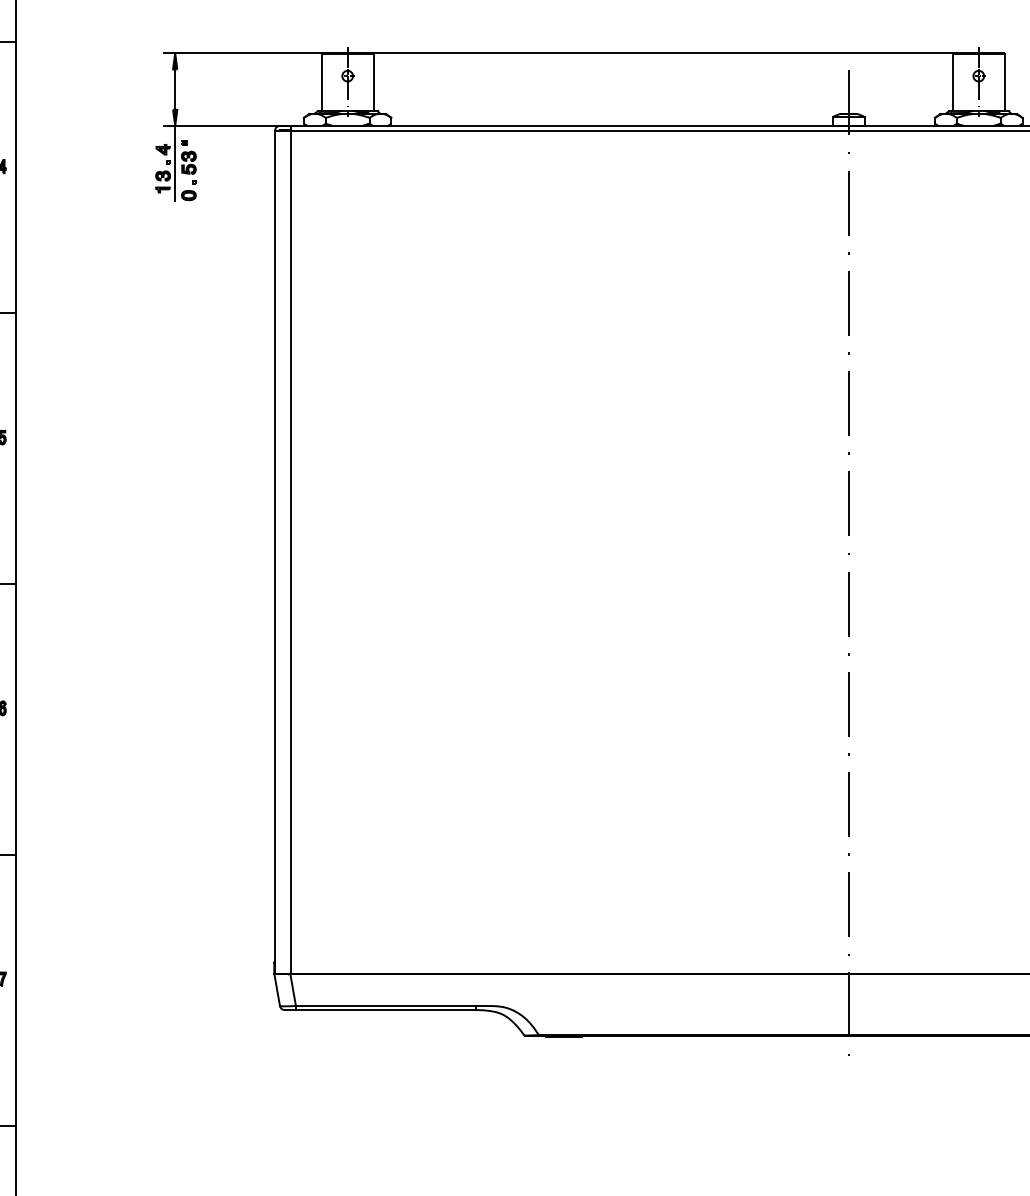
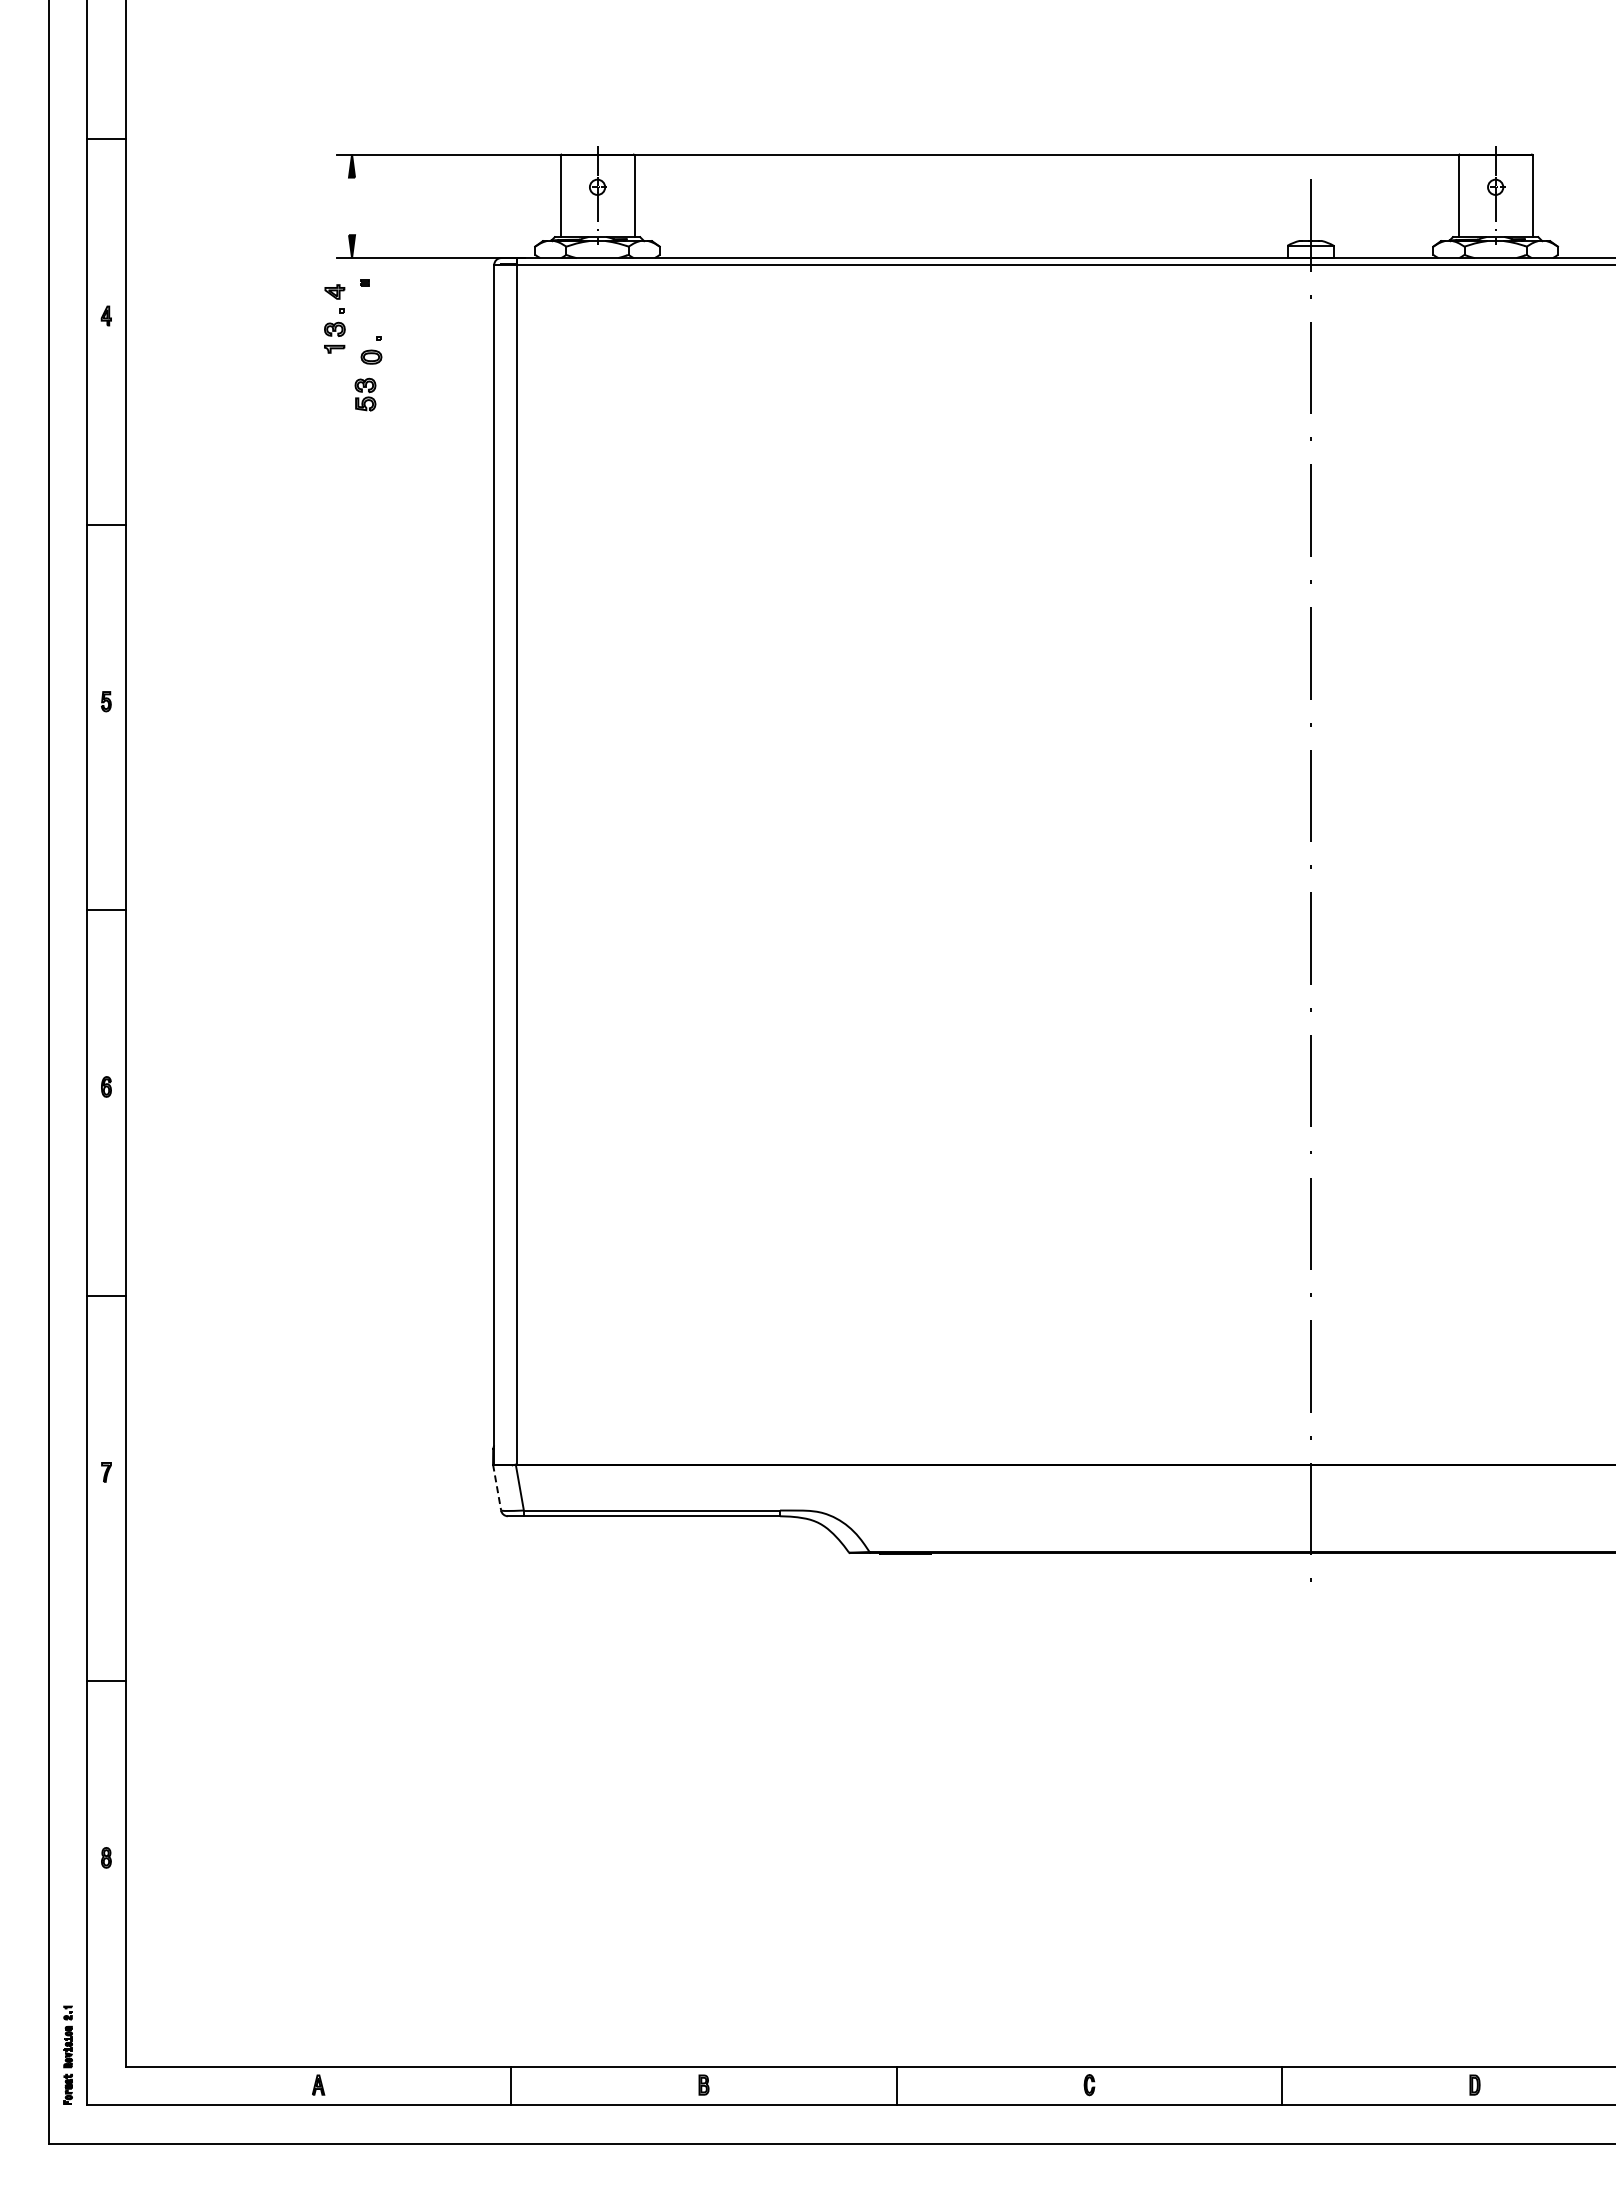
line: (175, 89) -> (352, 206), removed
part: (188, 162) -> (365, 394), moved
line: (175, 163) -> (352, 311), removed
line: (277, 990) -> (497, 1488), solid -> dashed

